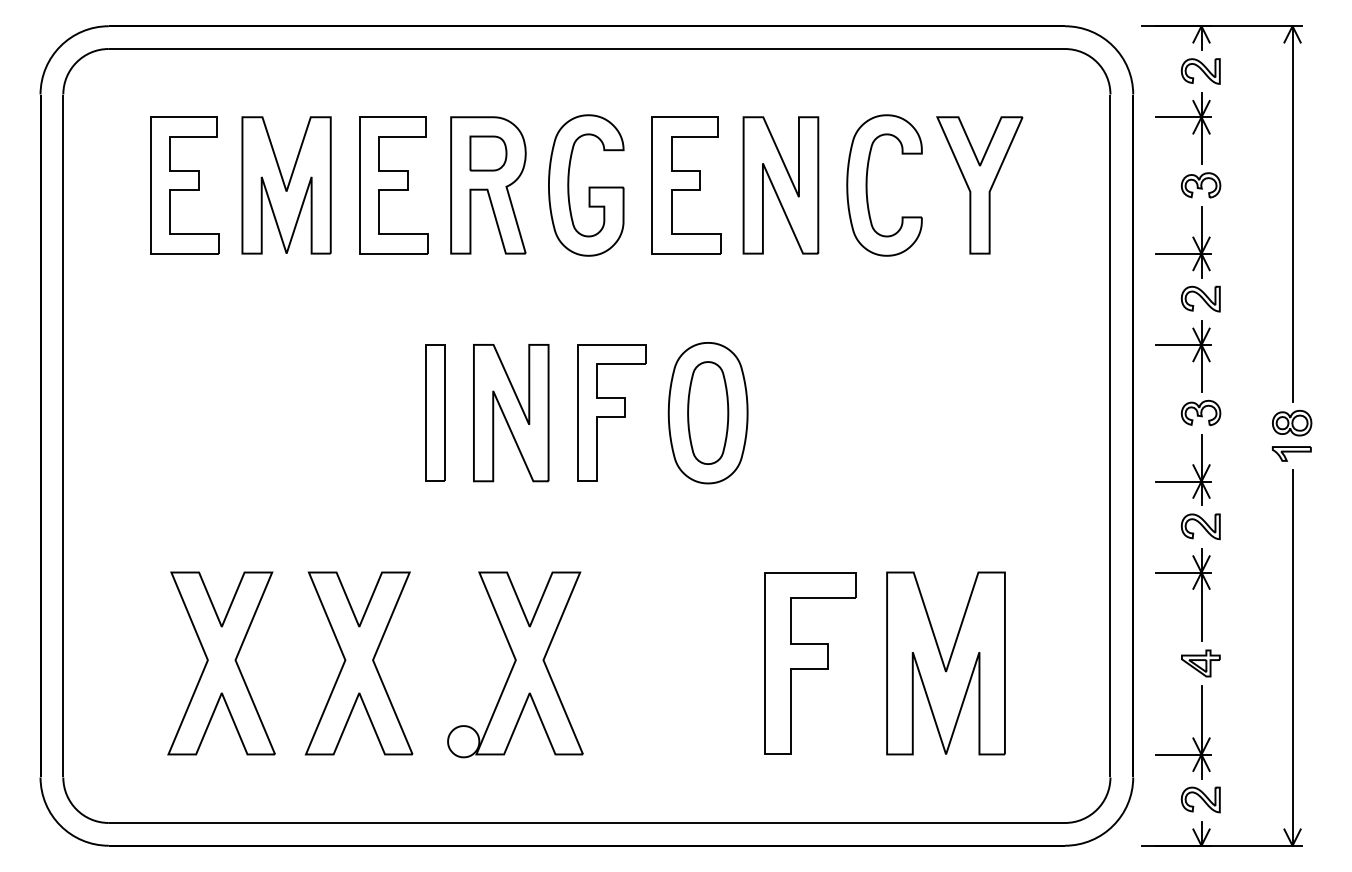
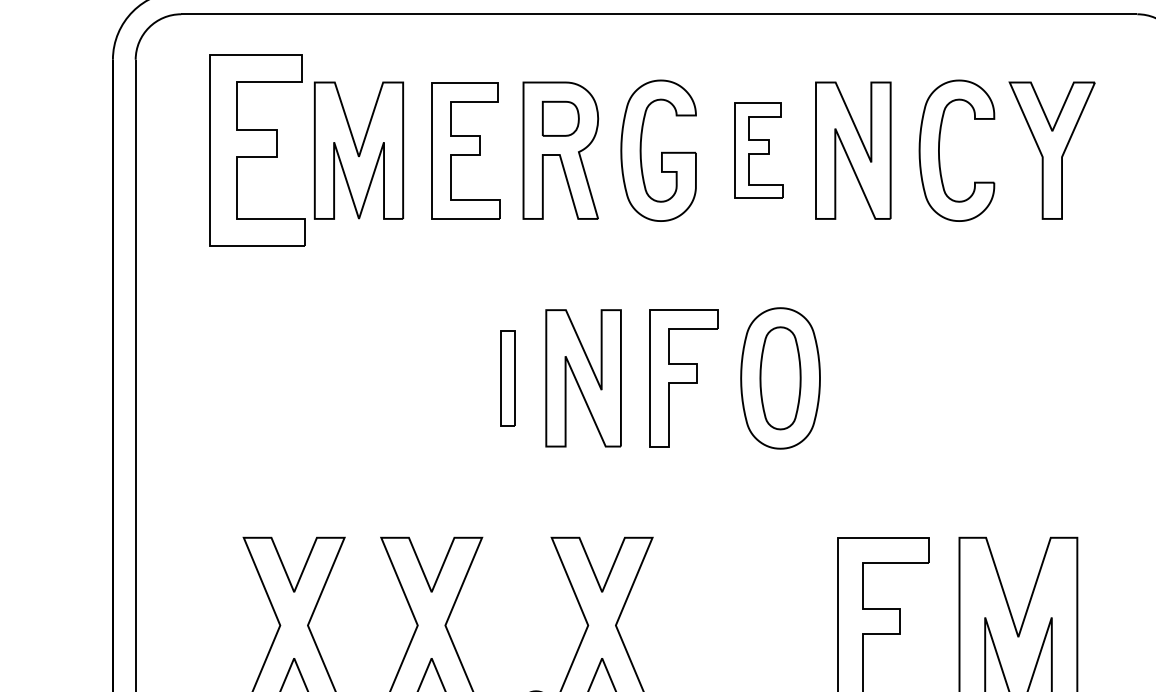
part: (184, 185) -> (256, 150), size x1.4
part: (686, 185) -> (758, 150), size x0.7
part: (435, 412) -> (507, 377), size x0.7

